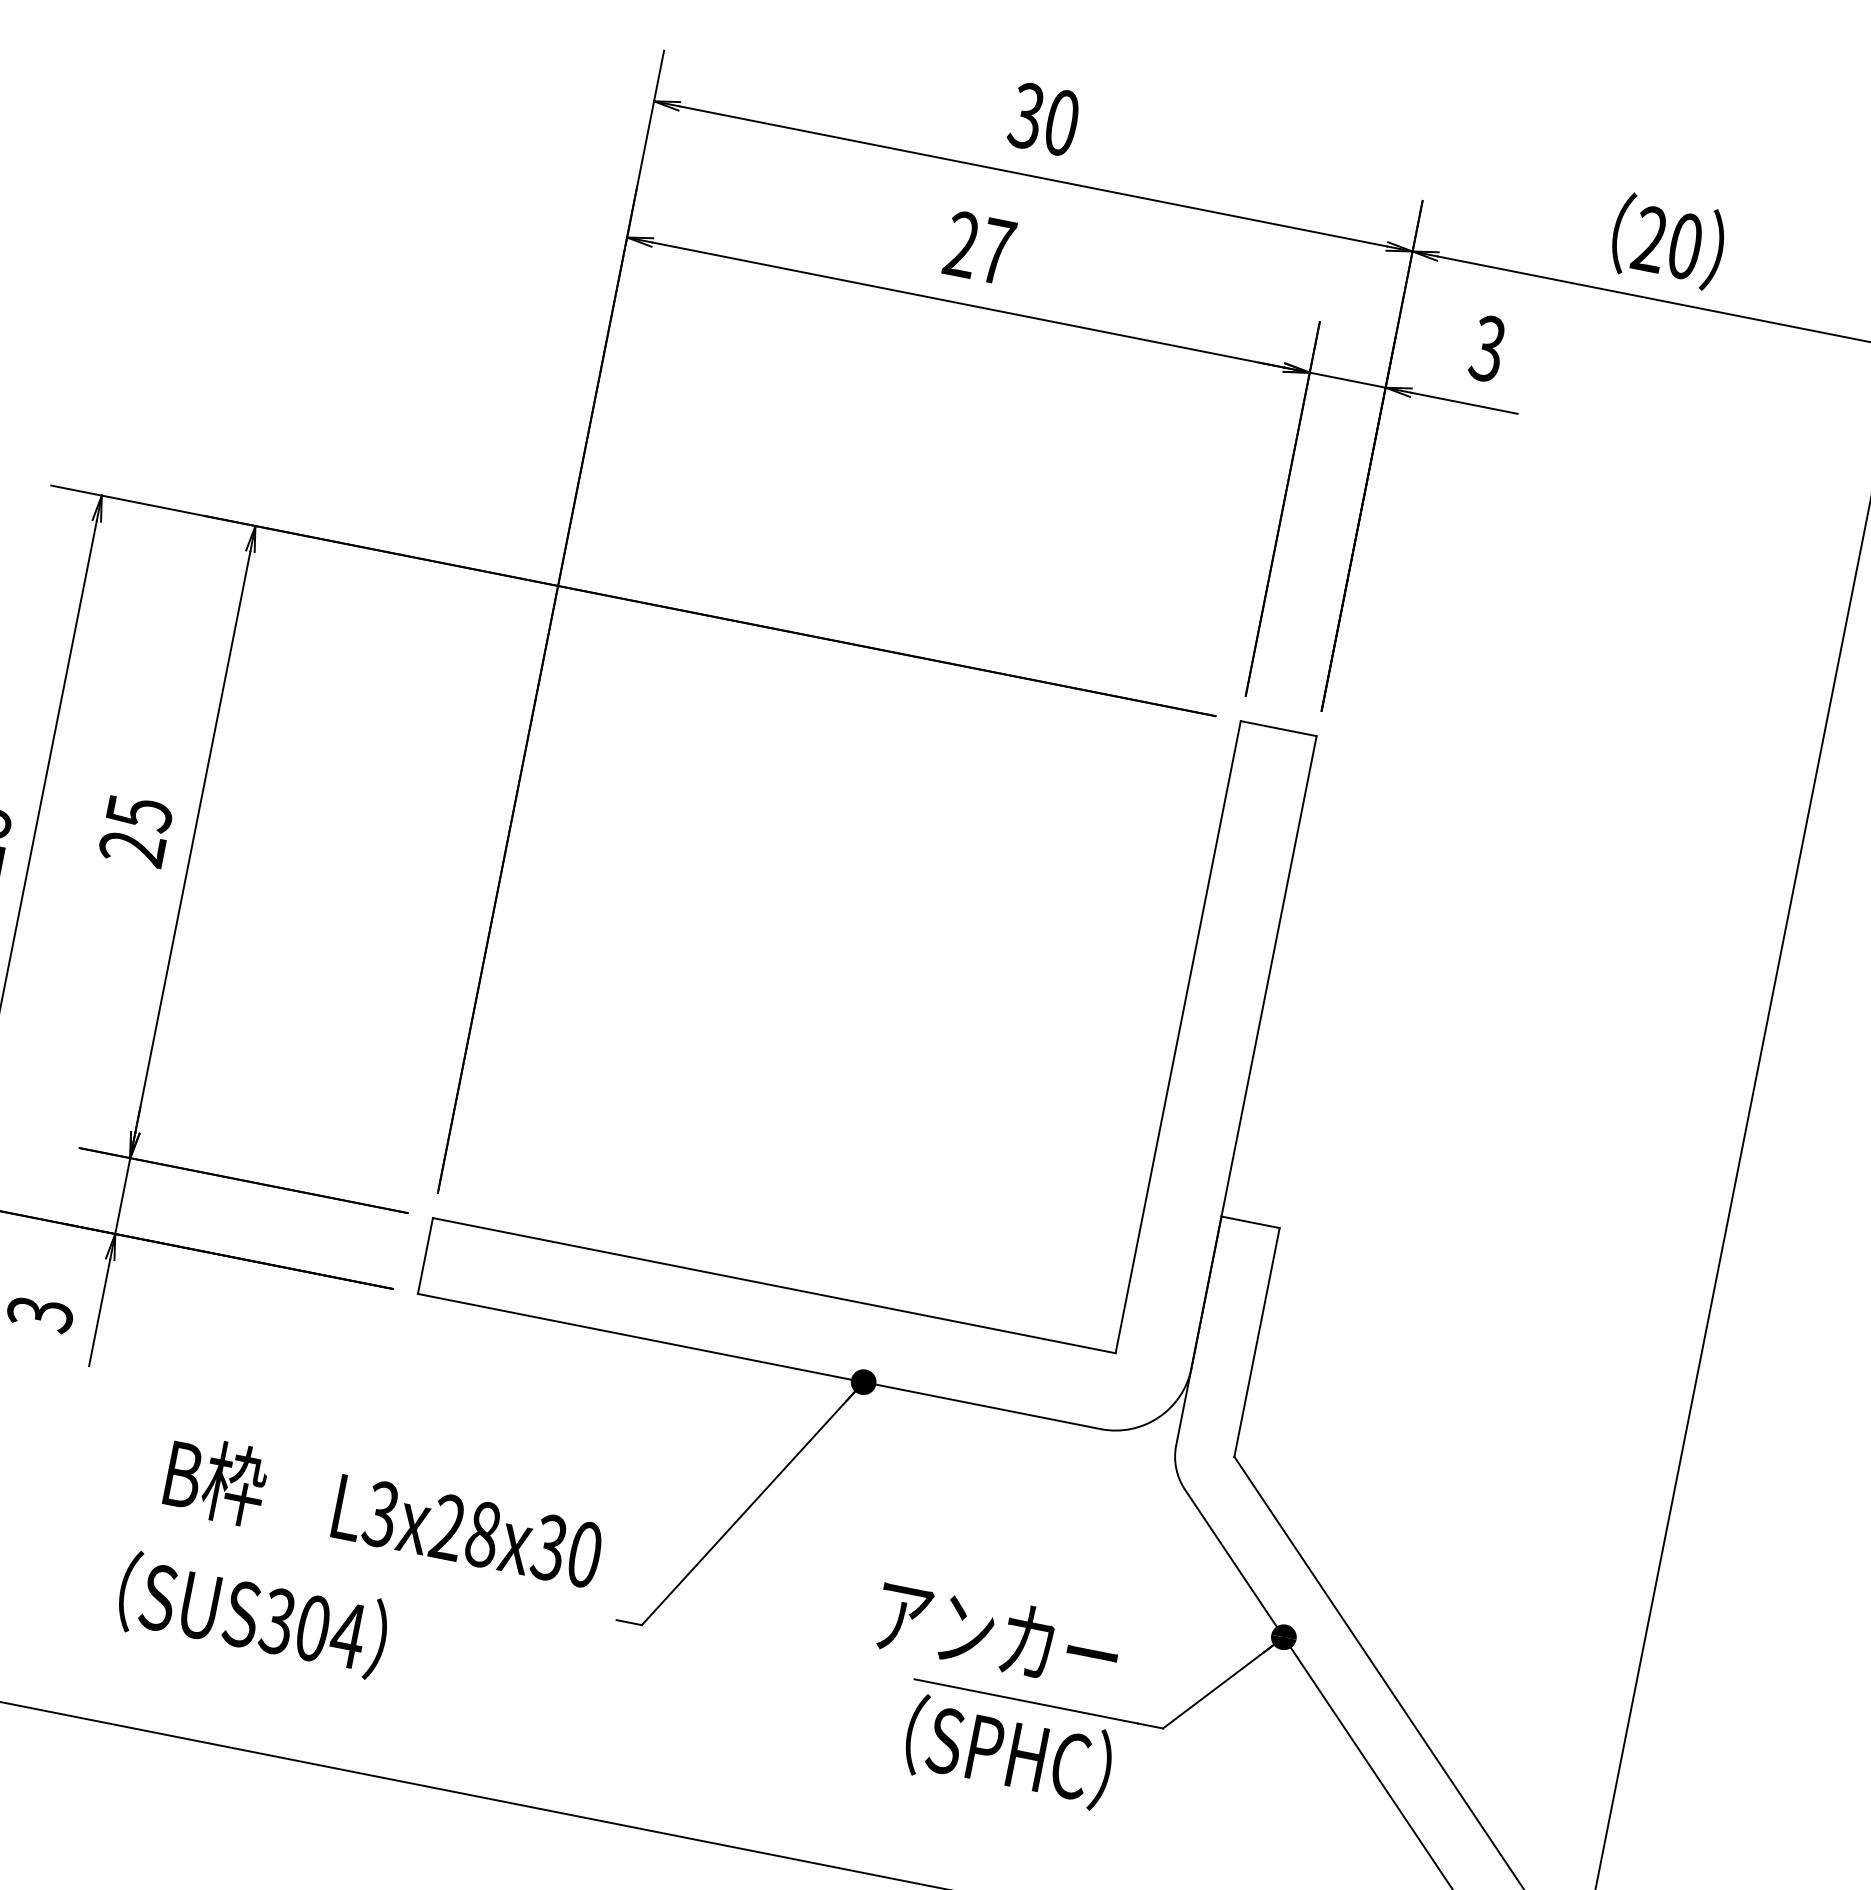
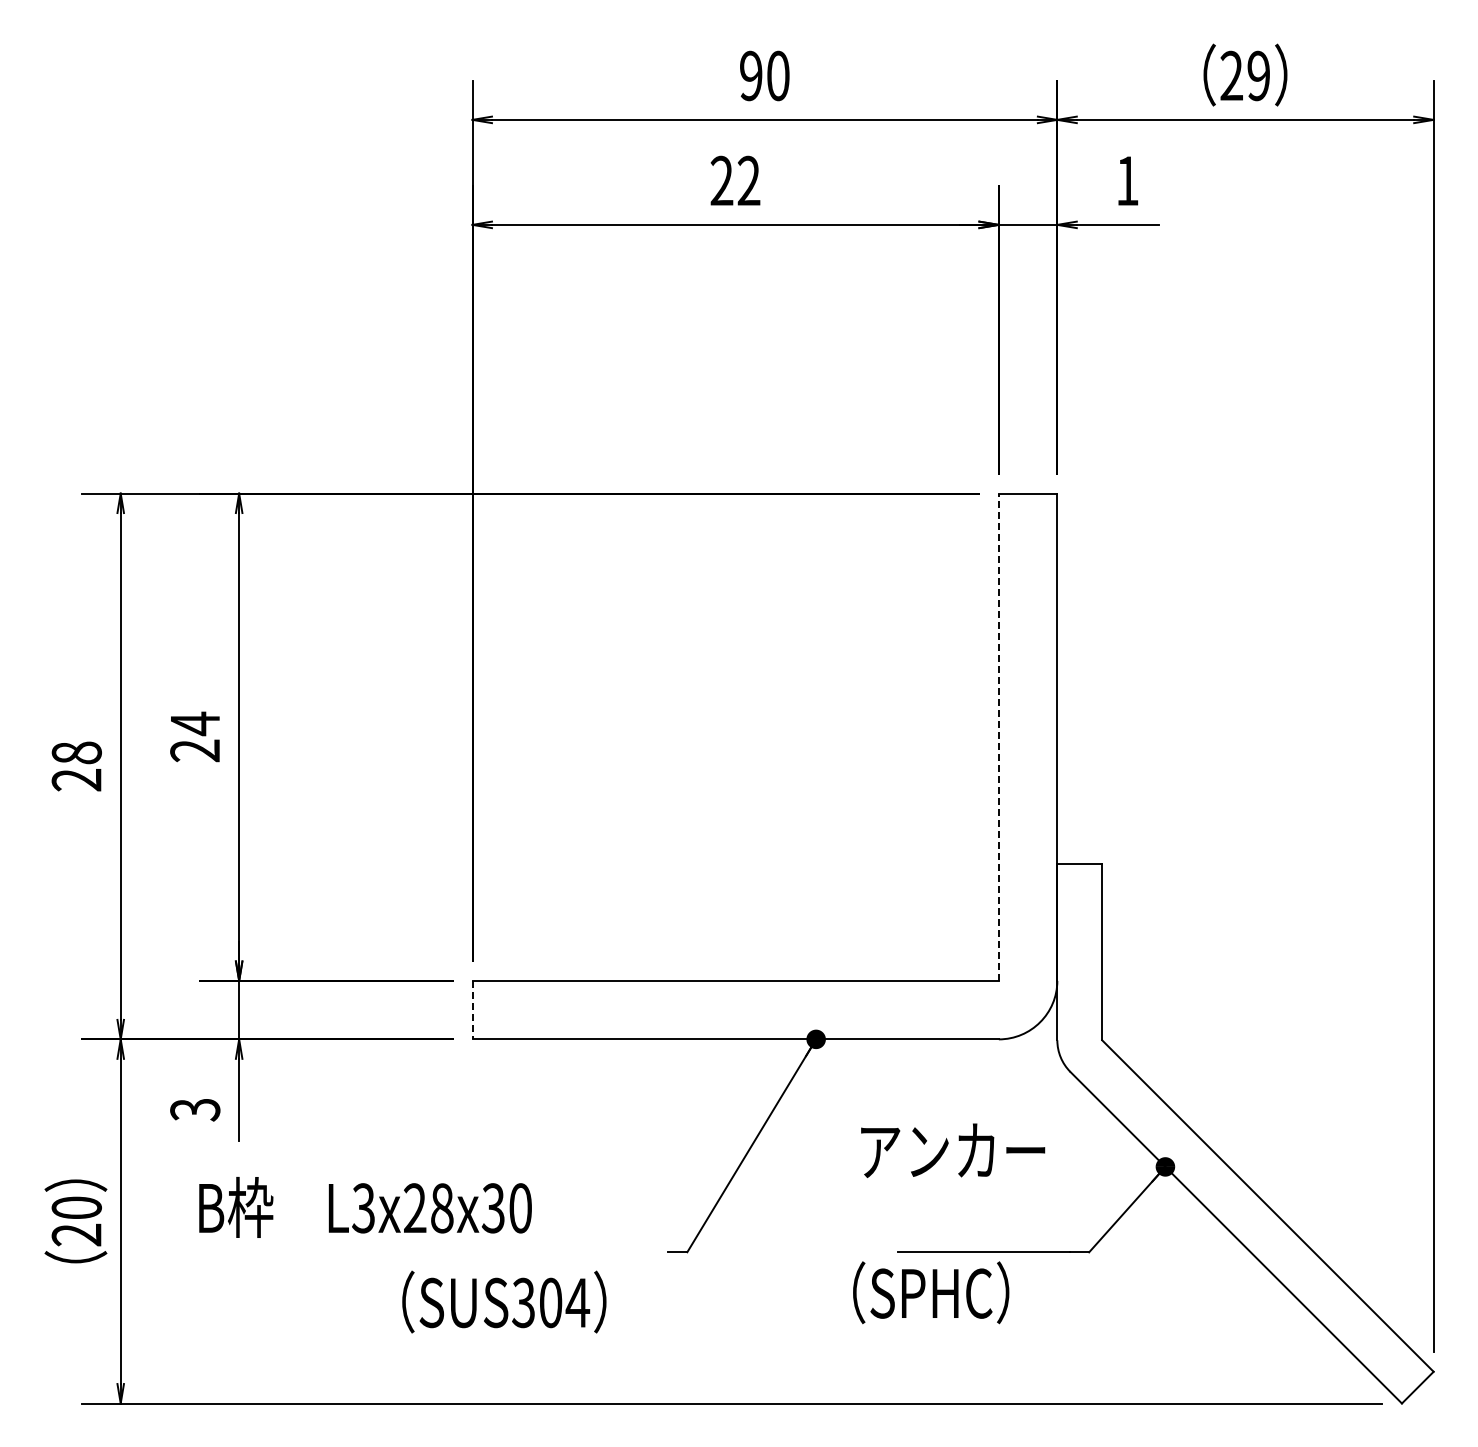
text: (1025, 116) -> (750, 76), 30 -> 90
text: (1684, 245) -> (1258, 75), 20 -> 29
text: (996, 250) -> (748, 180), 27 -> 22
text: (1486, 347) -> (1126, 180), 3 -> 1
text: (139, 813) -> (195, 723), 25 -> 24
line: (1177, 1037) -> (998, 737), solid -> dashed
line: (425, 1256) -> (472, 1010), solid -> dashed
text: (383, 1513) -> (365, 1207), moved
text: (253, 1614) -> (504, 1301), moved
text: (998, 1635) -> (953, 1150), moved
text: (1009, 1752) -> (931, 1292), moved

